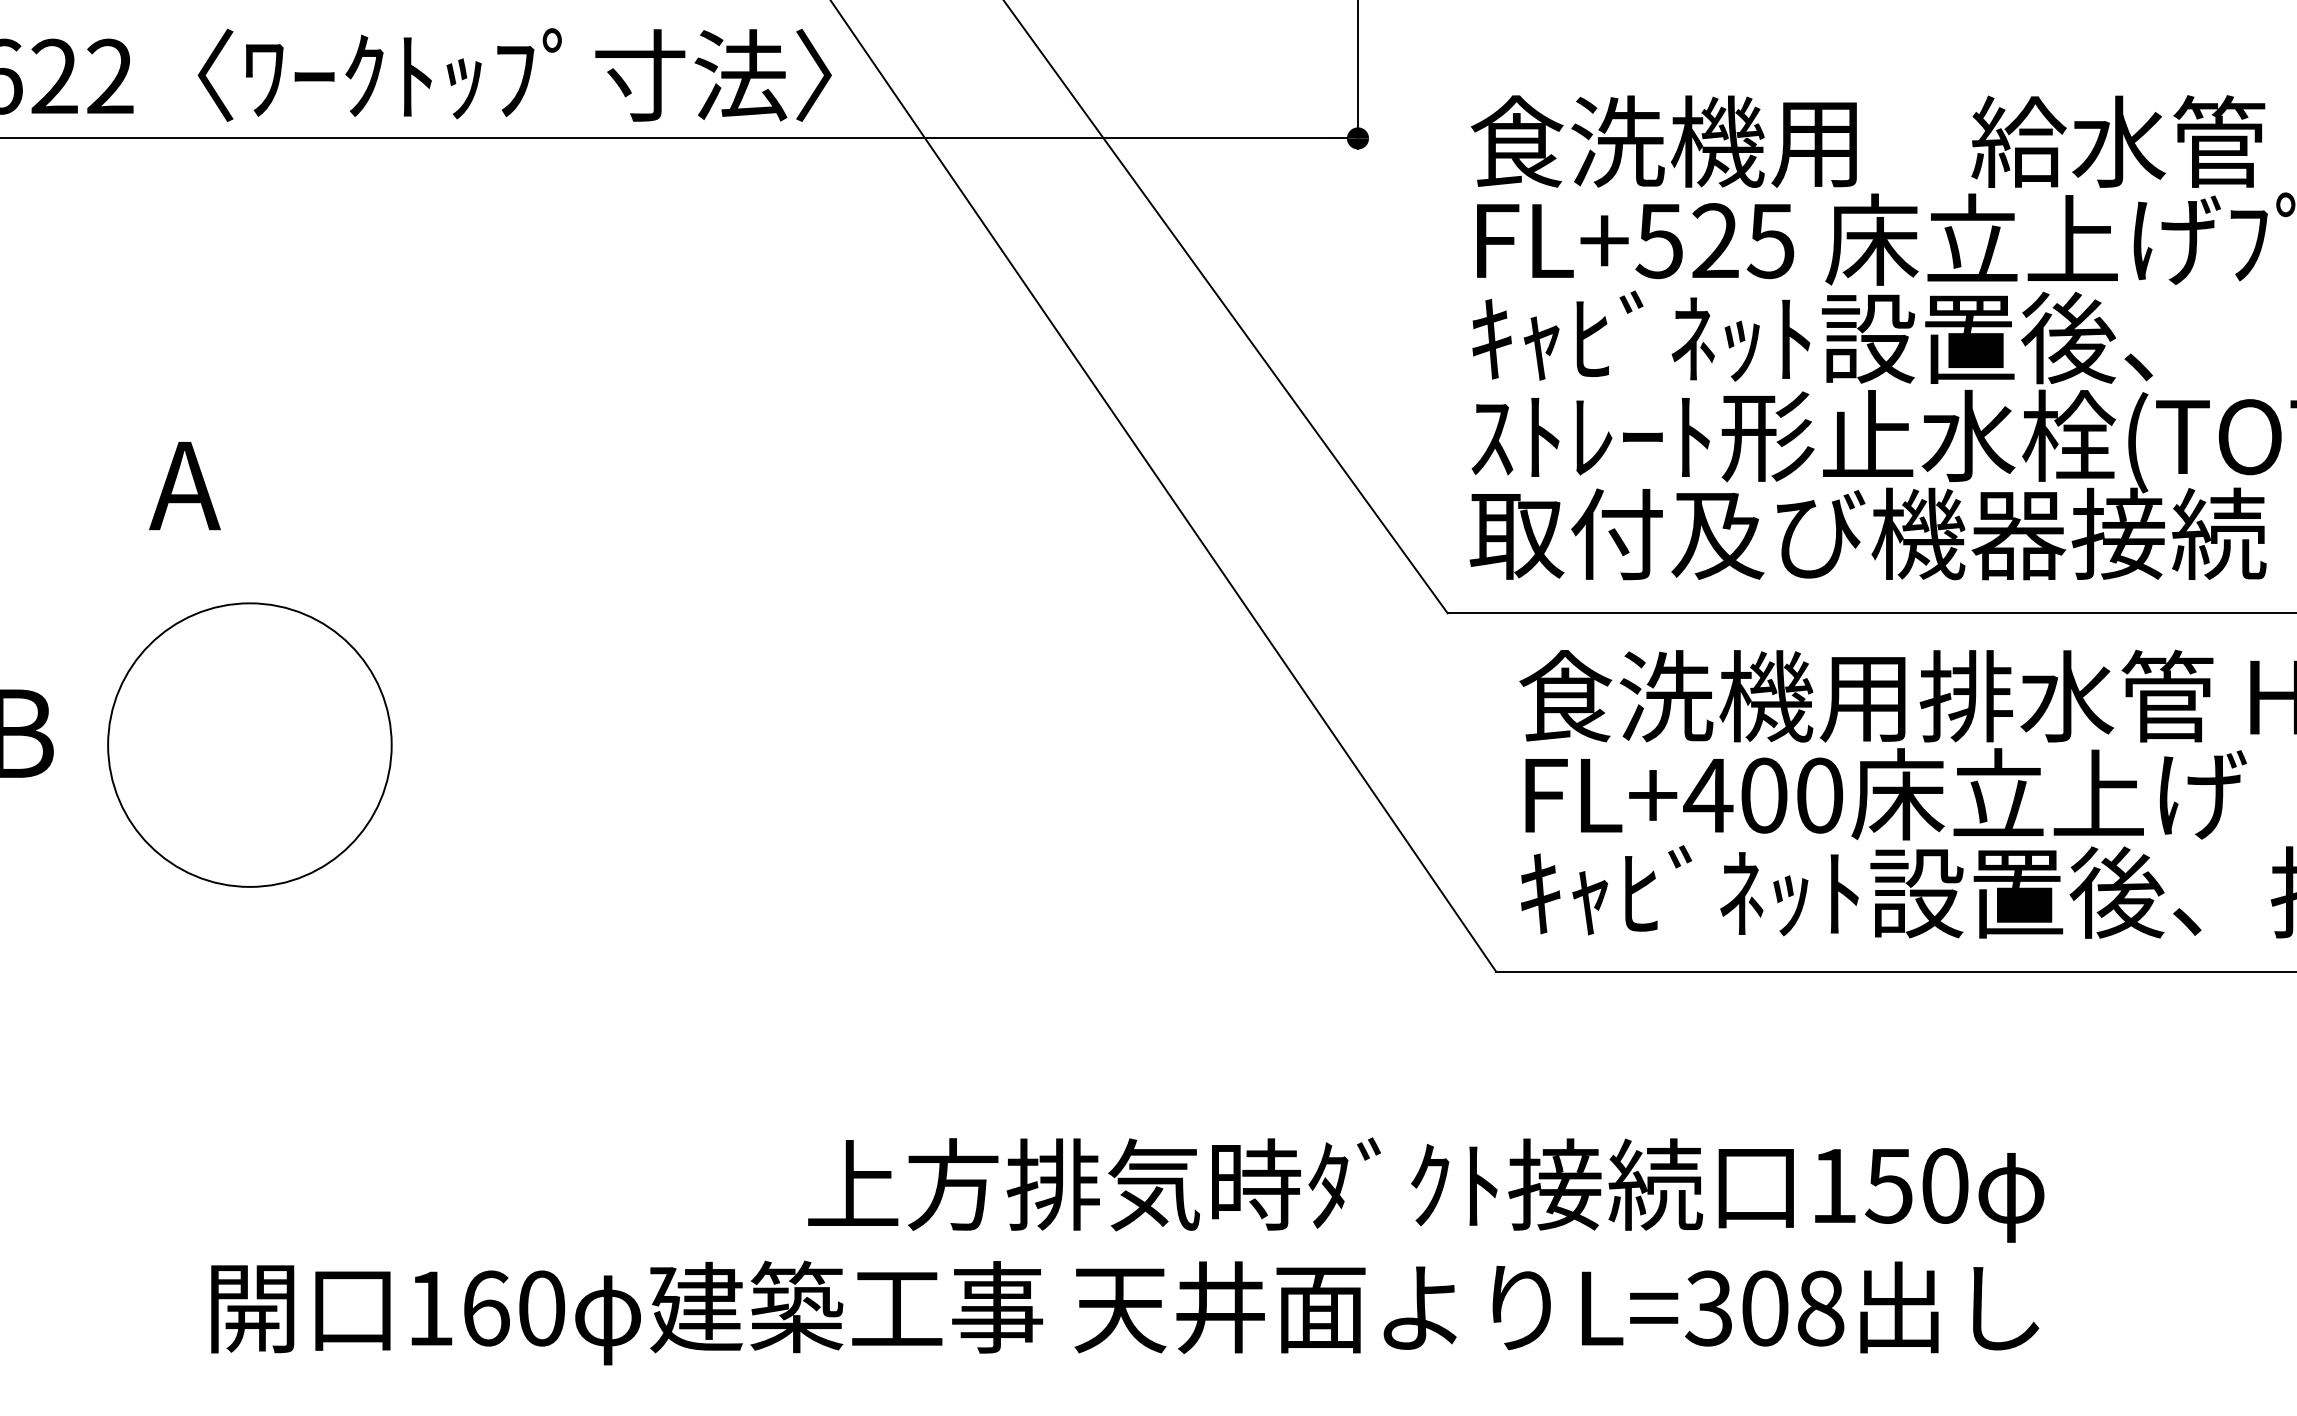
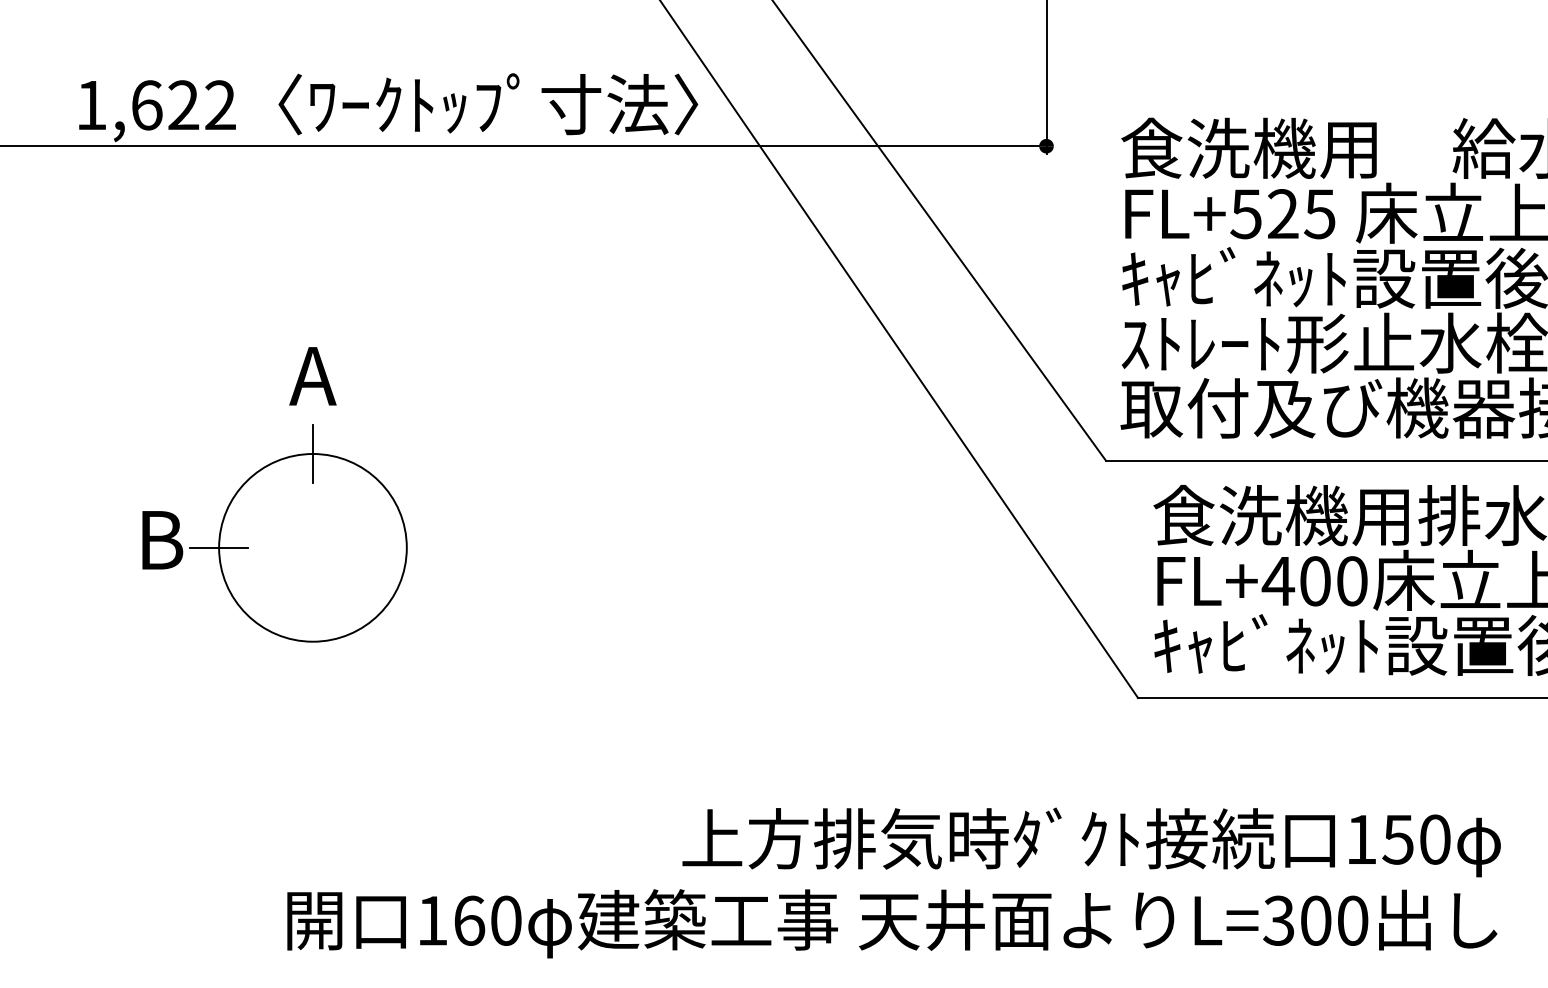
text: (184, 486) -> (312, 376), moved
line: (249, 602) -> (312, 453), added
line: (107, 744) -> (218, 547), added
text: (1820, 1308) -> (1352, 920), L=308 -> L=300

